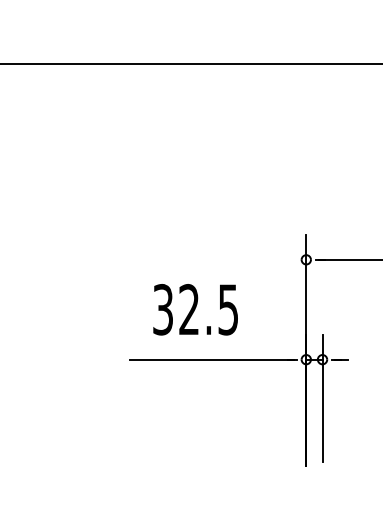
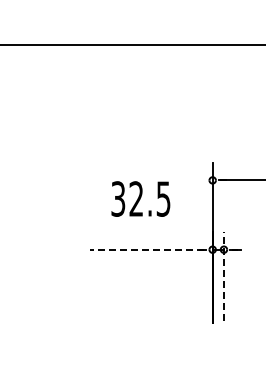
text: (195, 308) -> (140, 198), moved
line: (212, 359) -> (147, 249), solid -> dashed
line: (321, 398) -> (223, 276), solid -> dashed

